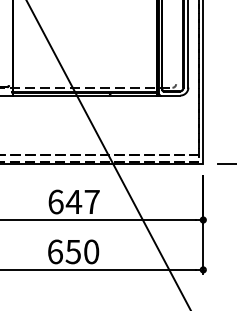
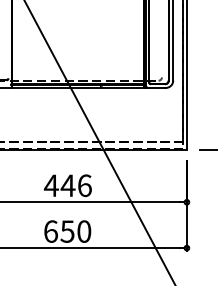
text: (73, 201) -> (67, 185), 647 -> 446

